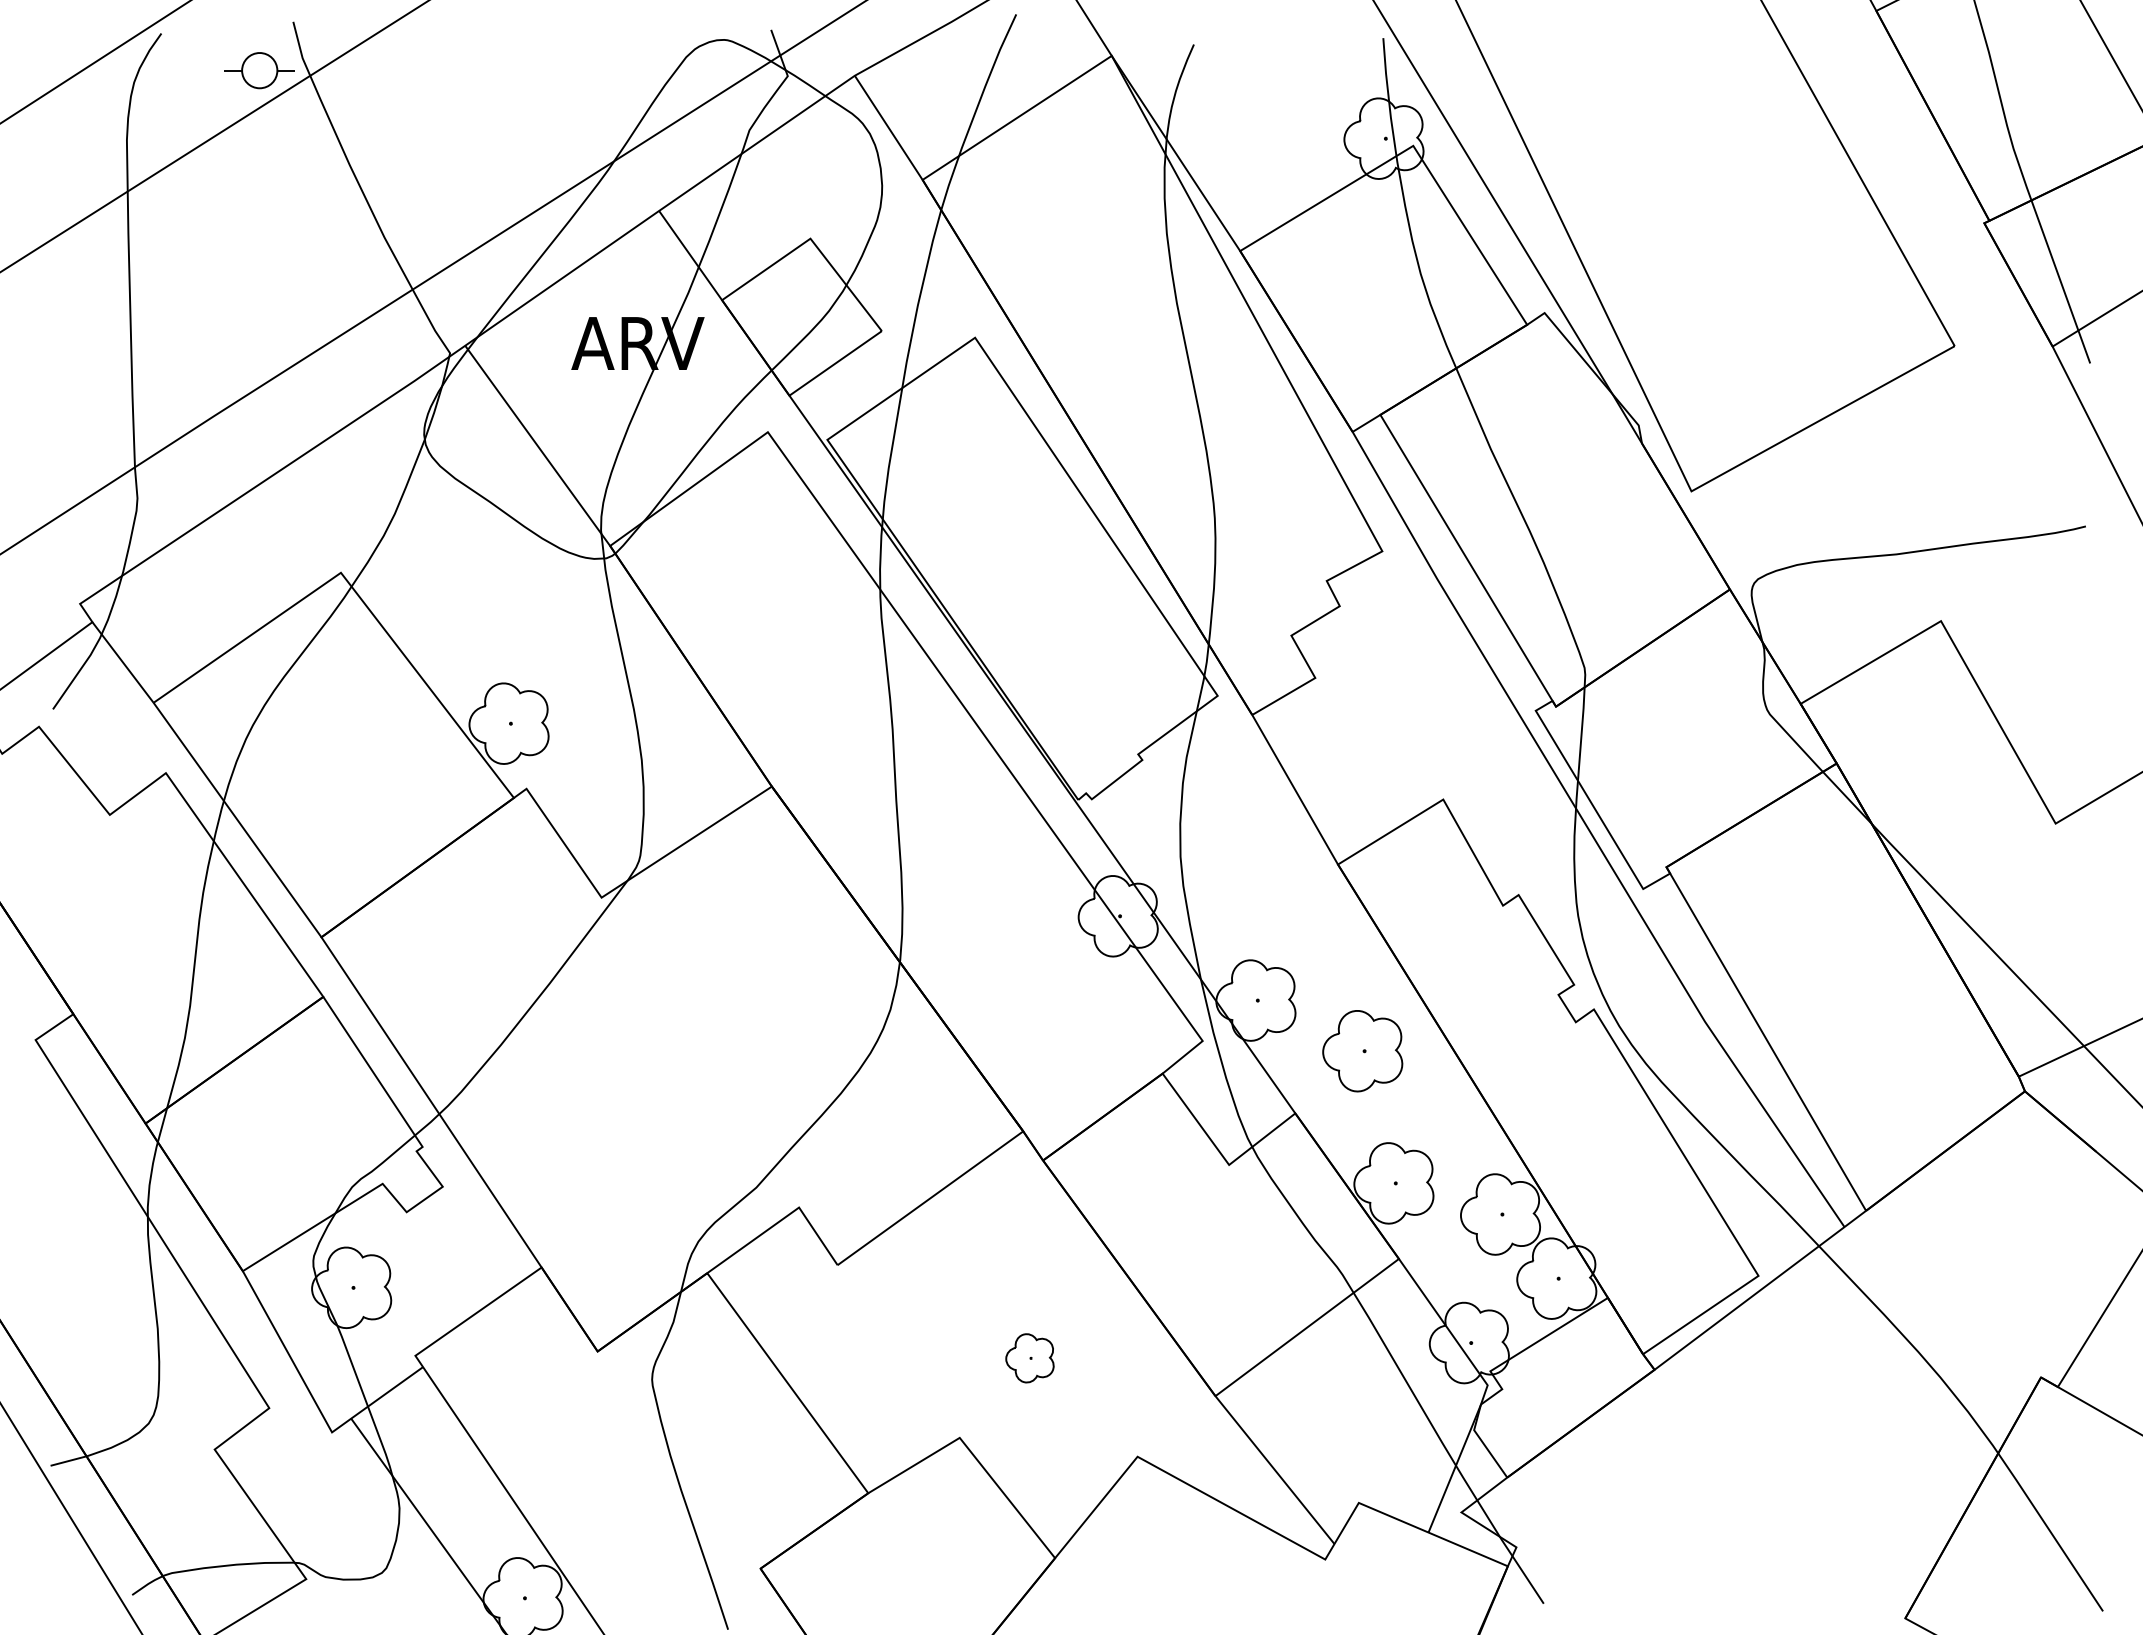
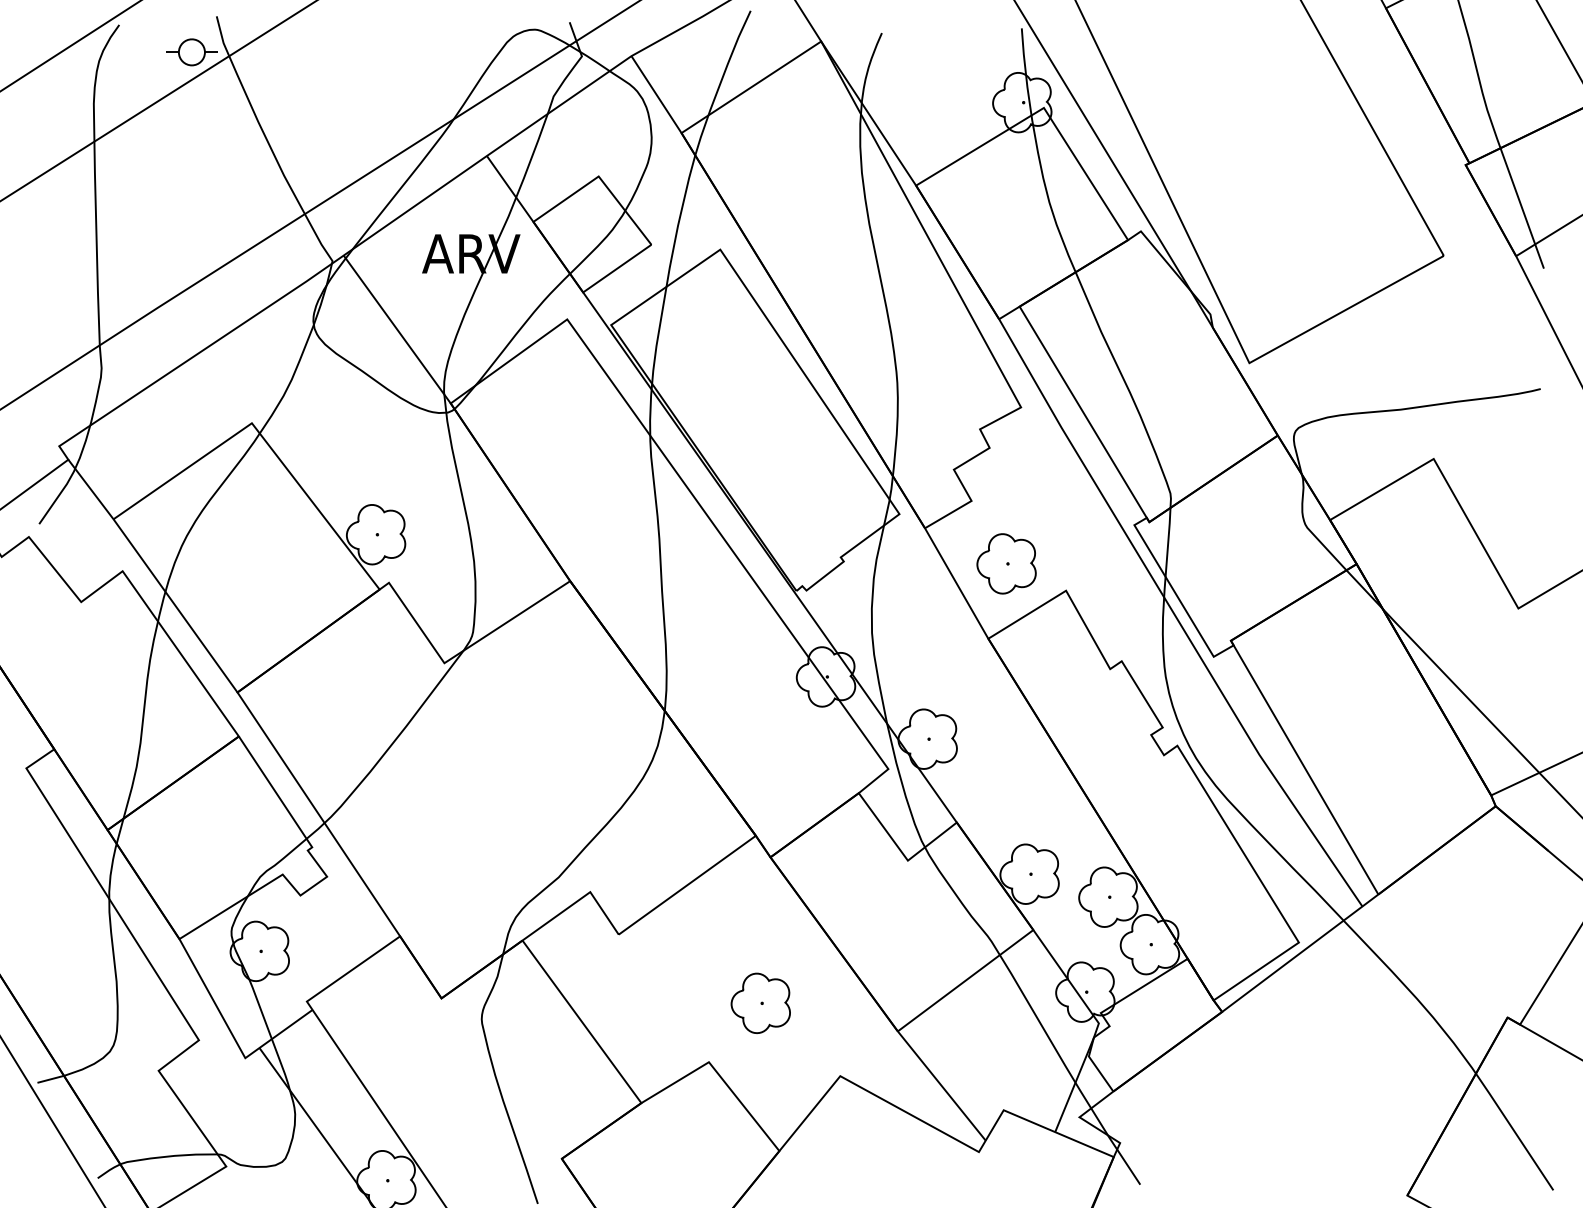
part: (1362, 1051) -> (1006, 564), moved
part: (1029, 1358) -> (760, 1003), size x1.67

